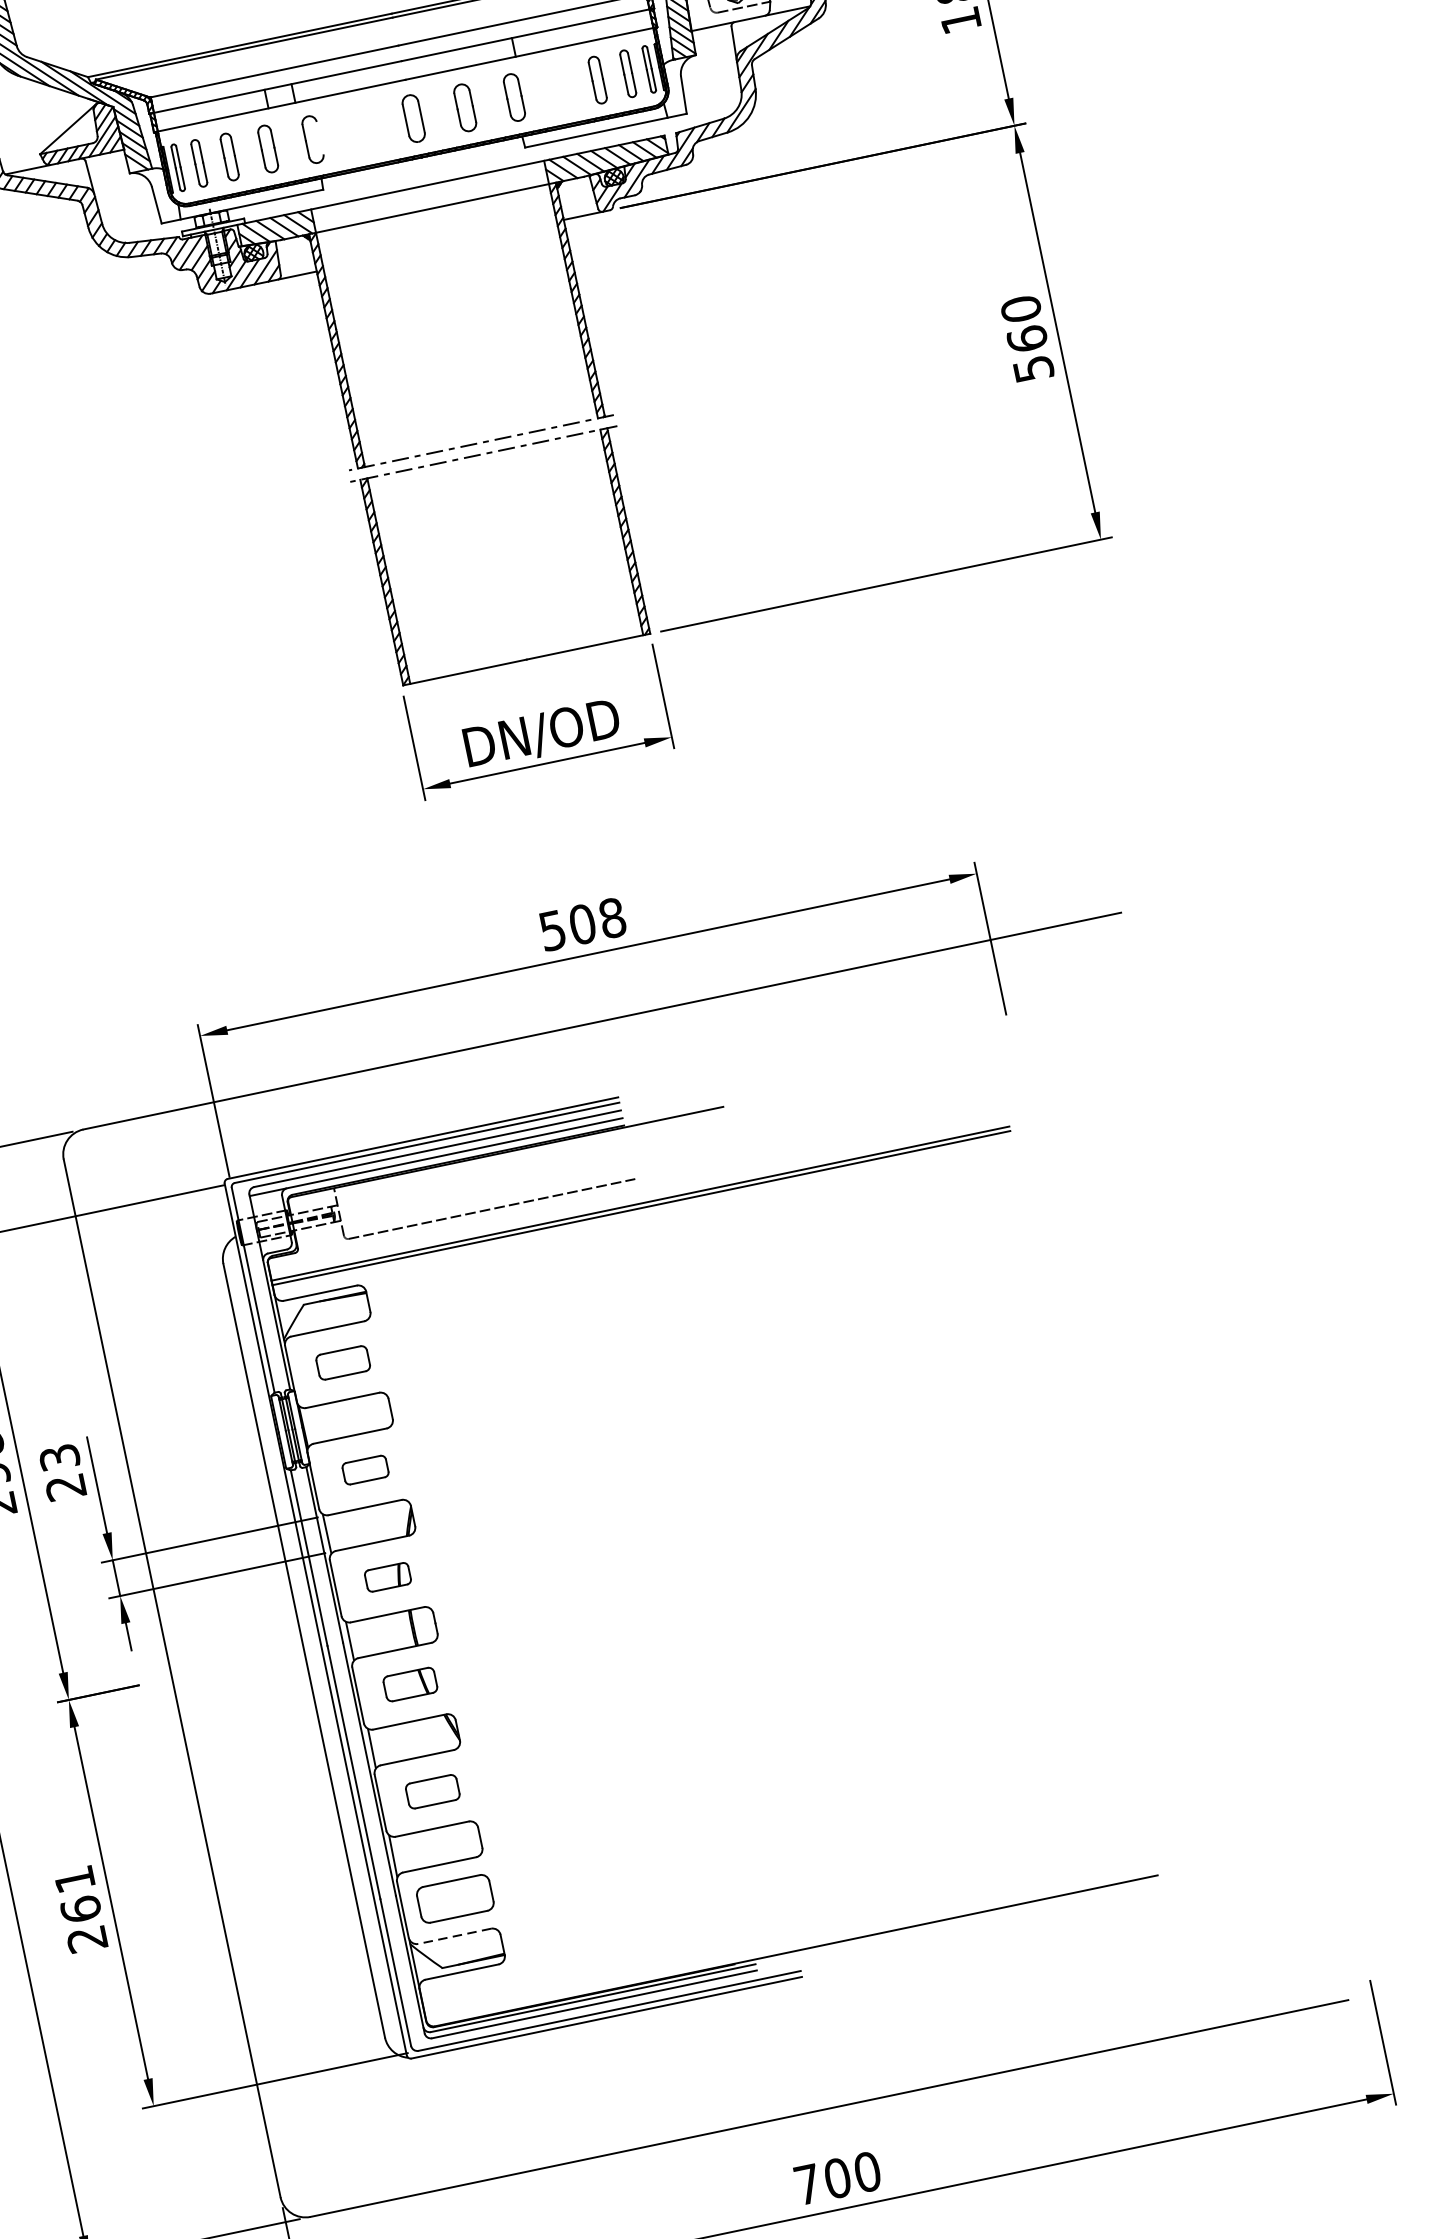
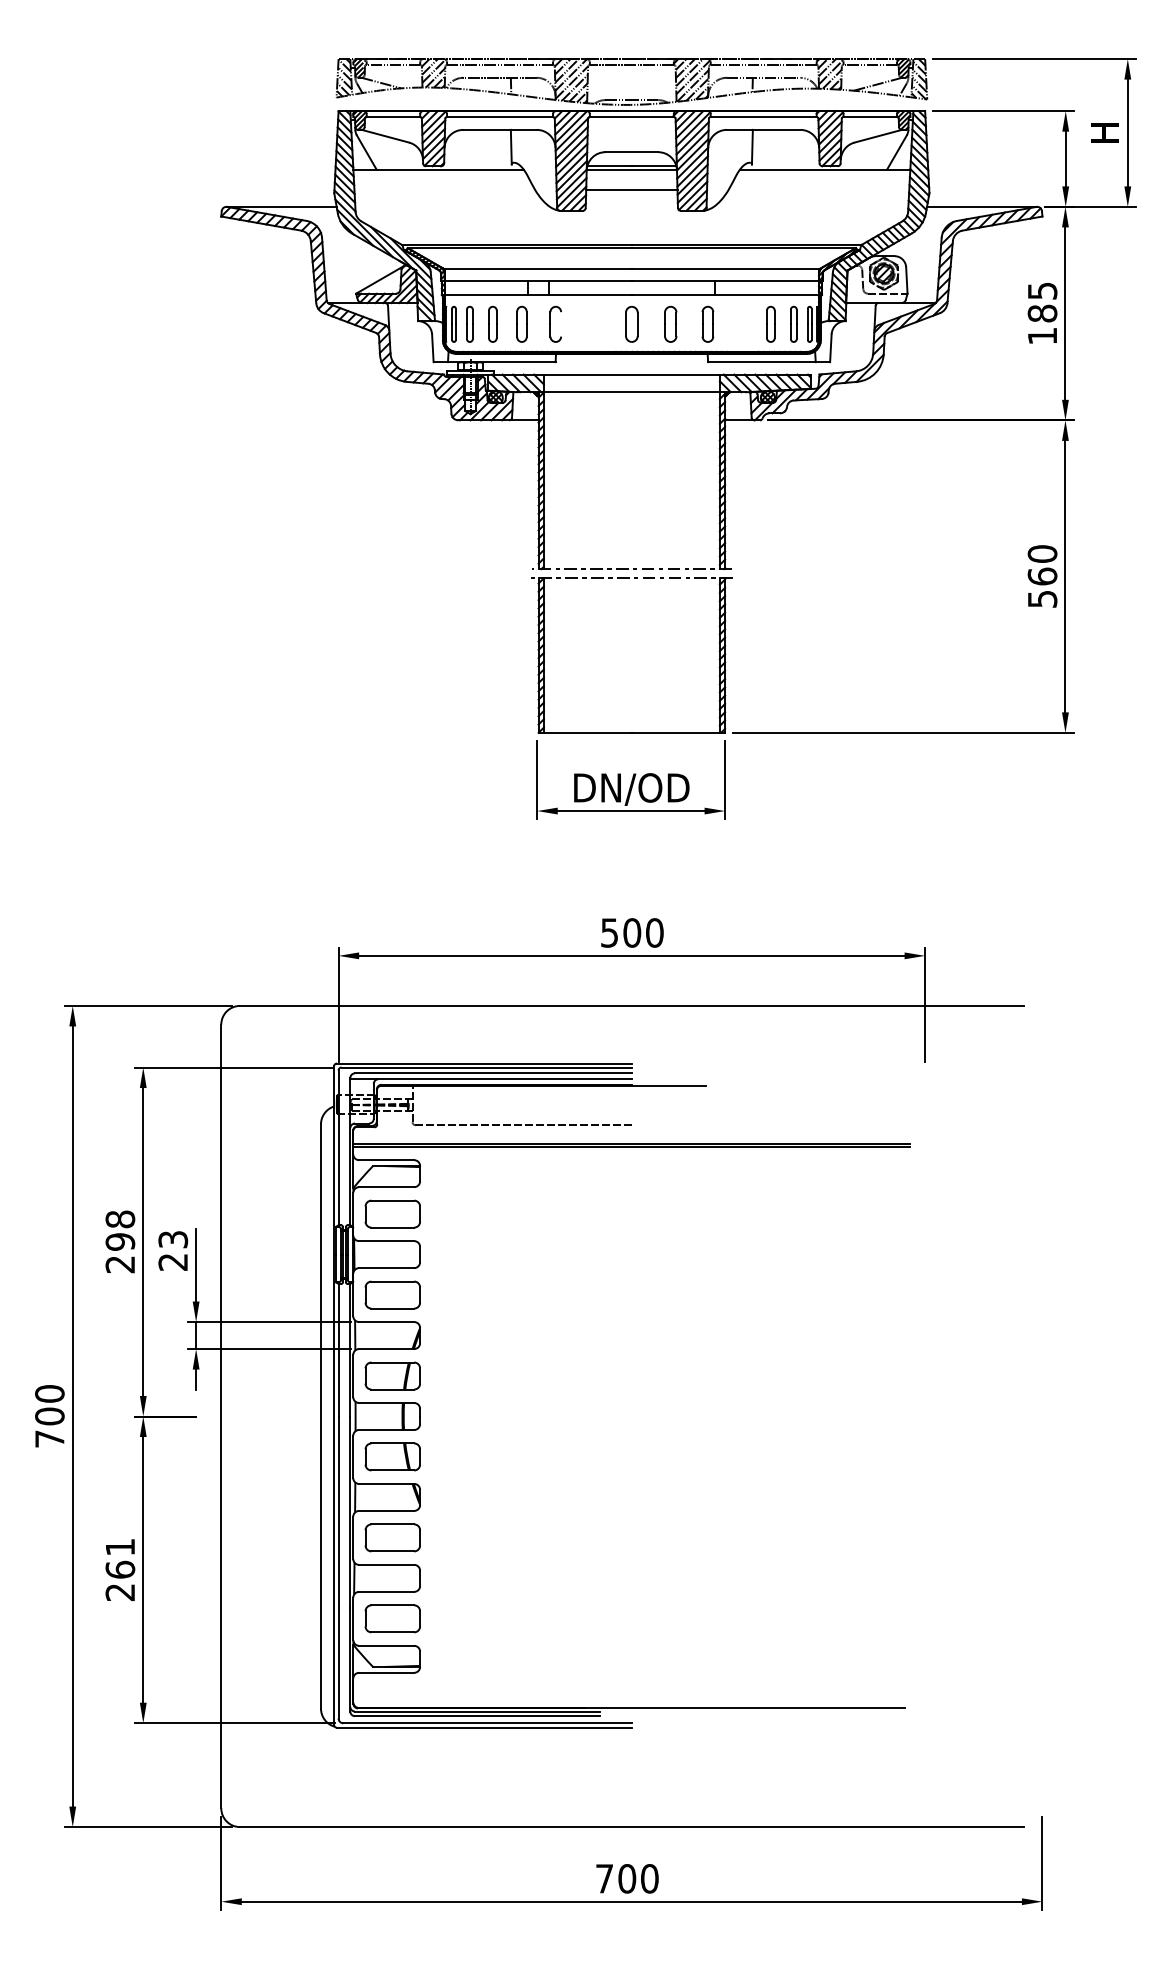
text: (611, 917) -> (654, 932), 508 -> 500
part: (342, 1362) -> (392, 1213), size x1.43
part: (365, 1469) -> (392, 1294), size x1.67
part: (387, 1576) -> (392, 1375), size x1.67
part: (409, 1683) -> (392, 1456), size x1.43
part: (432, 1791) -> (392, 1537), size x1.43
line: (454, 1935) -> (386, 1645), dashed -> solid

